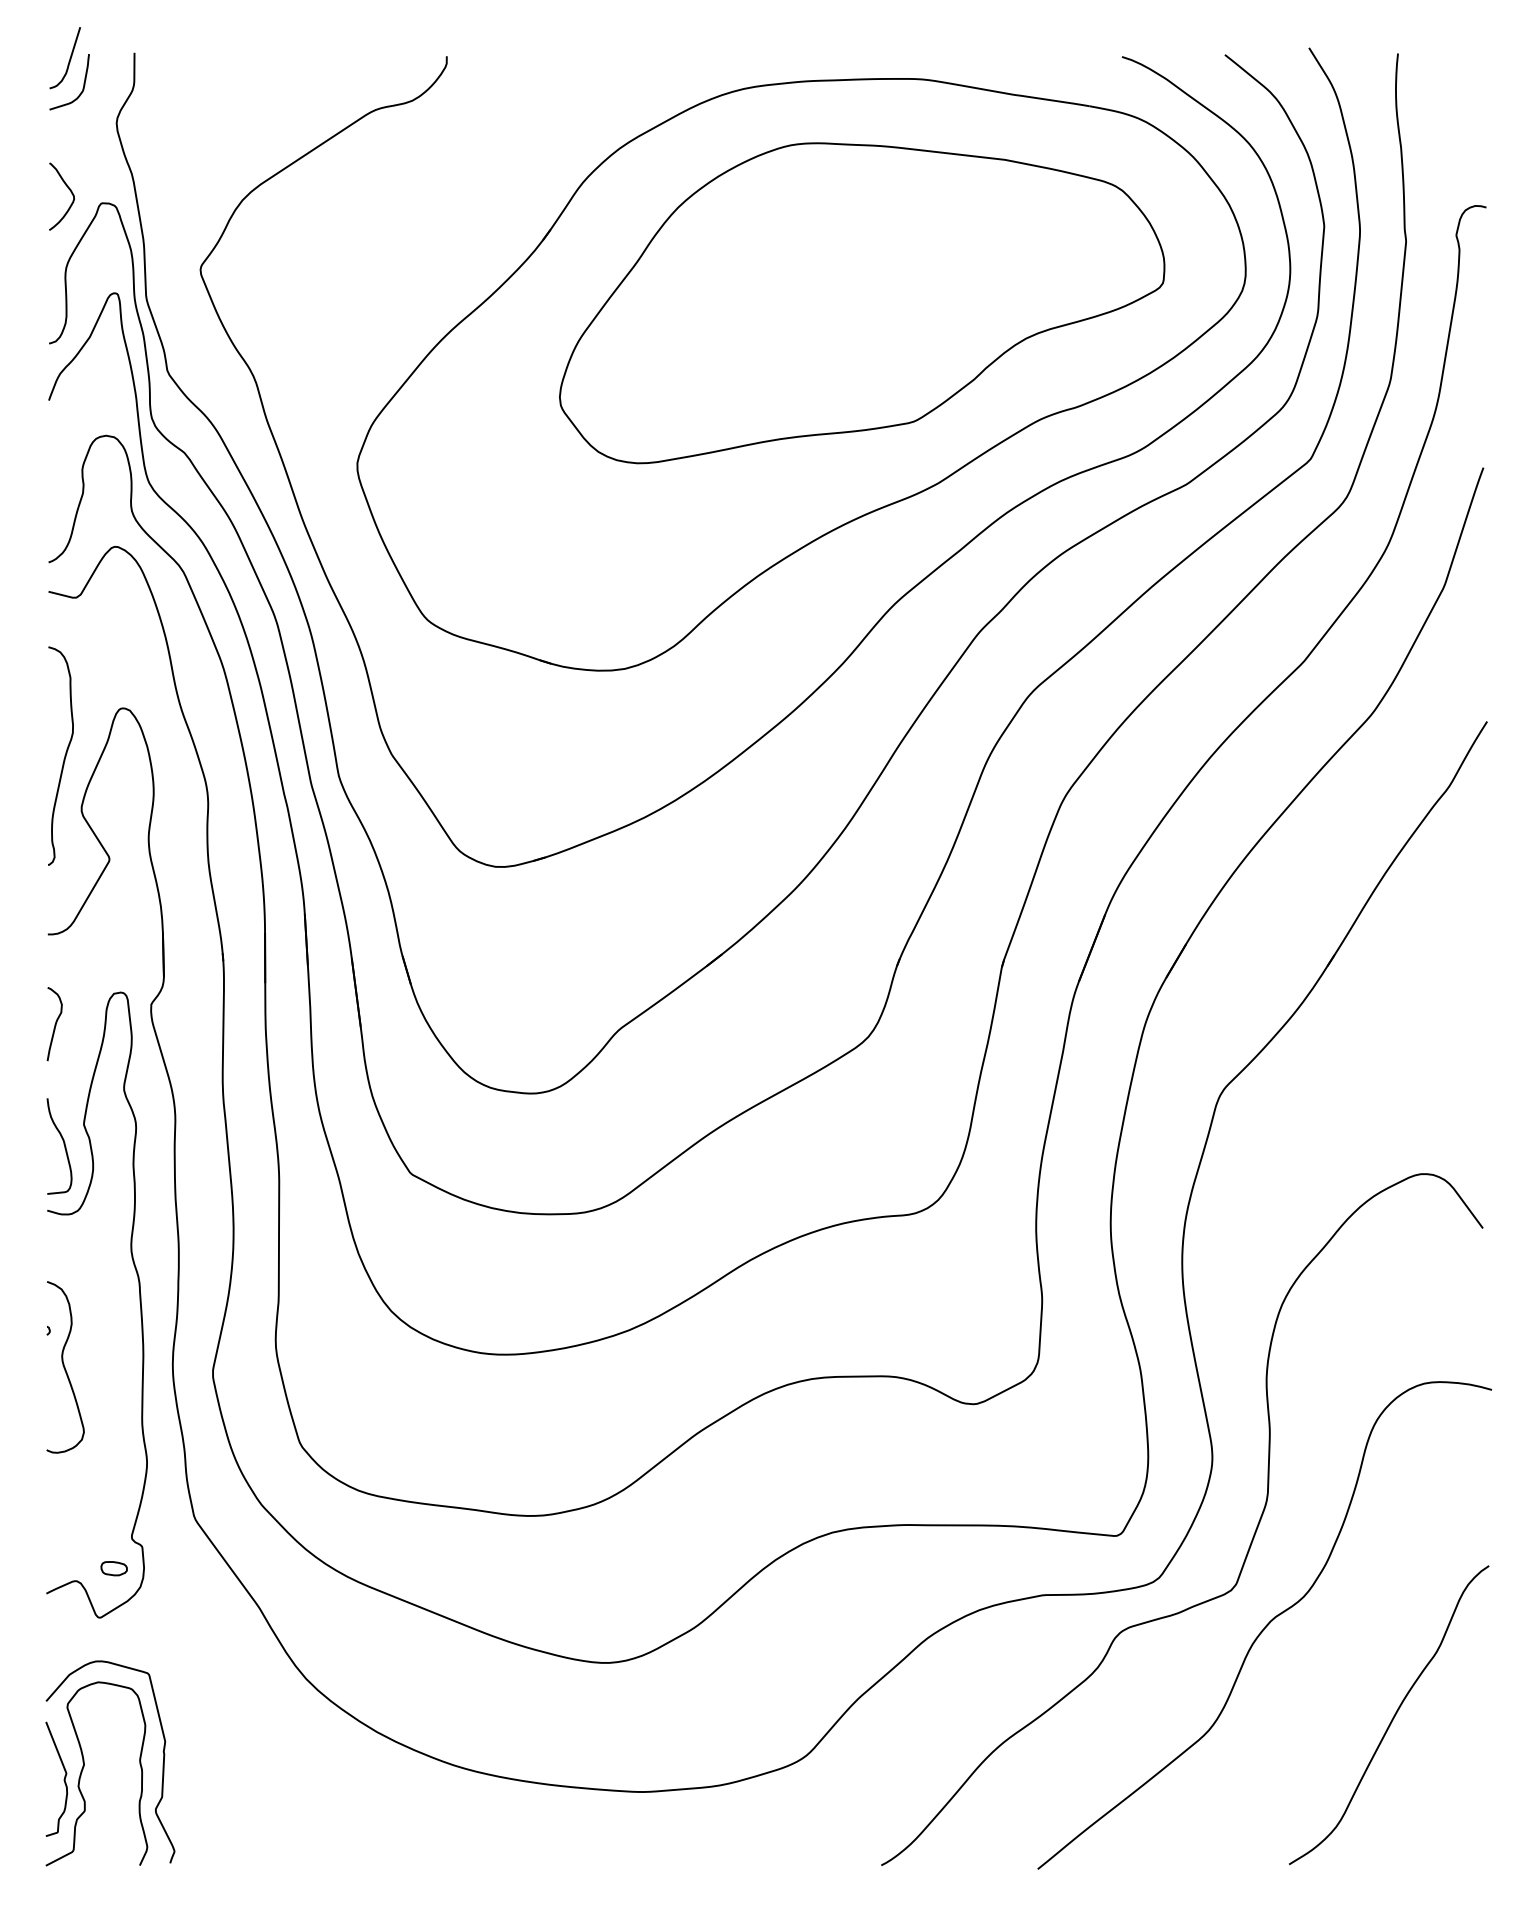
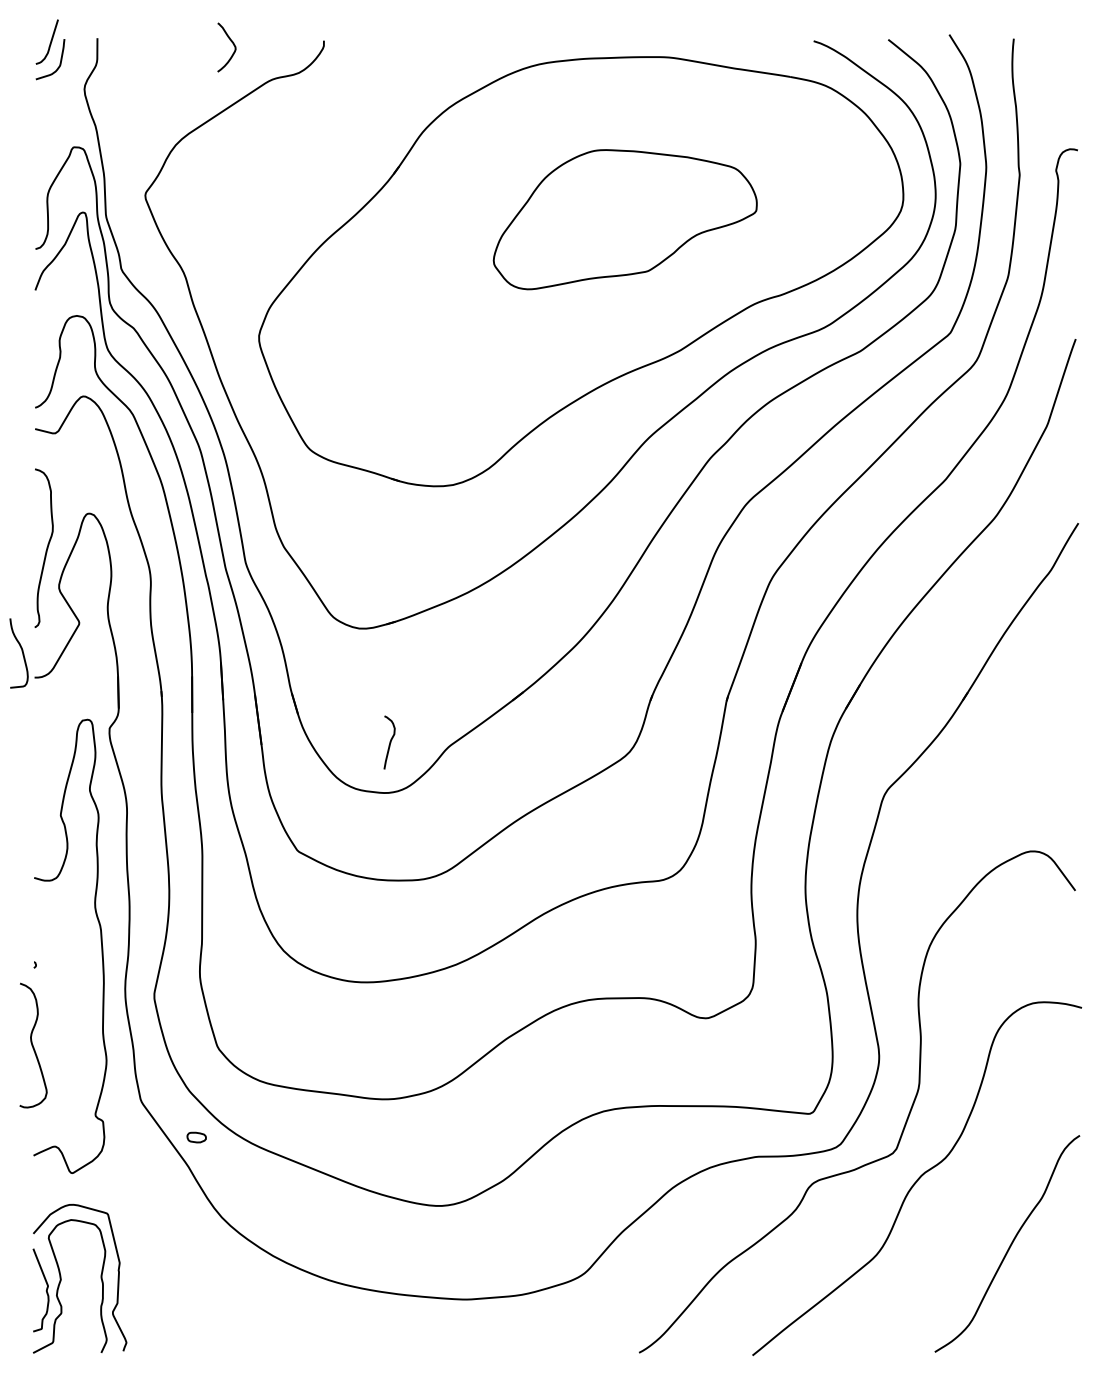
curve: (68, 189) -> (231, 42), moved
part: (862, 302) -> (625, 219), size x0.6
curve: (54, 1023) -> (389, 742), moved
curve: (62, 1143) -> (21, 651), moved
curve: (65, 1367) -> (33, 1045), moved
part: (113, 1568) -> (196, 1137), moved

